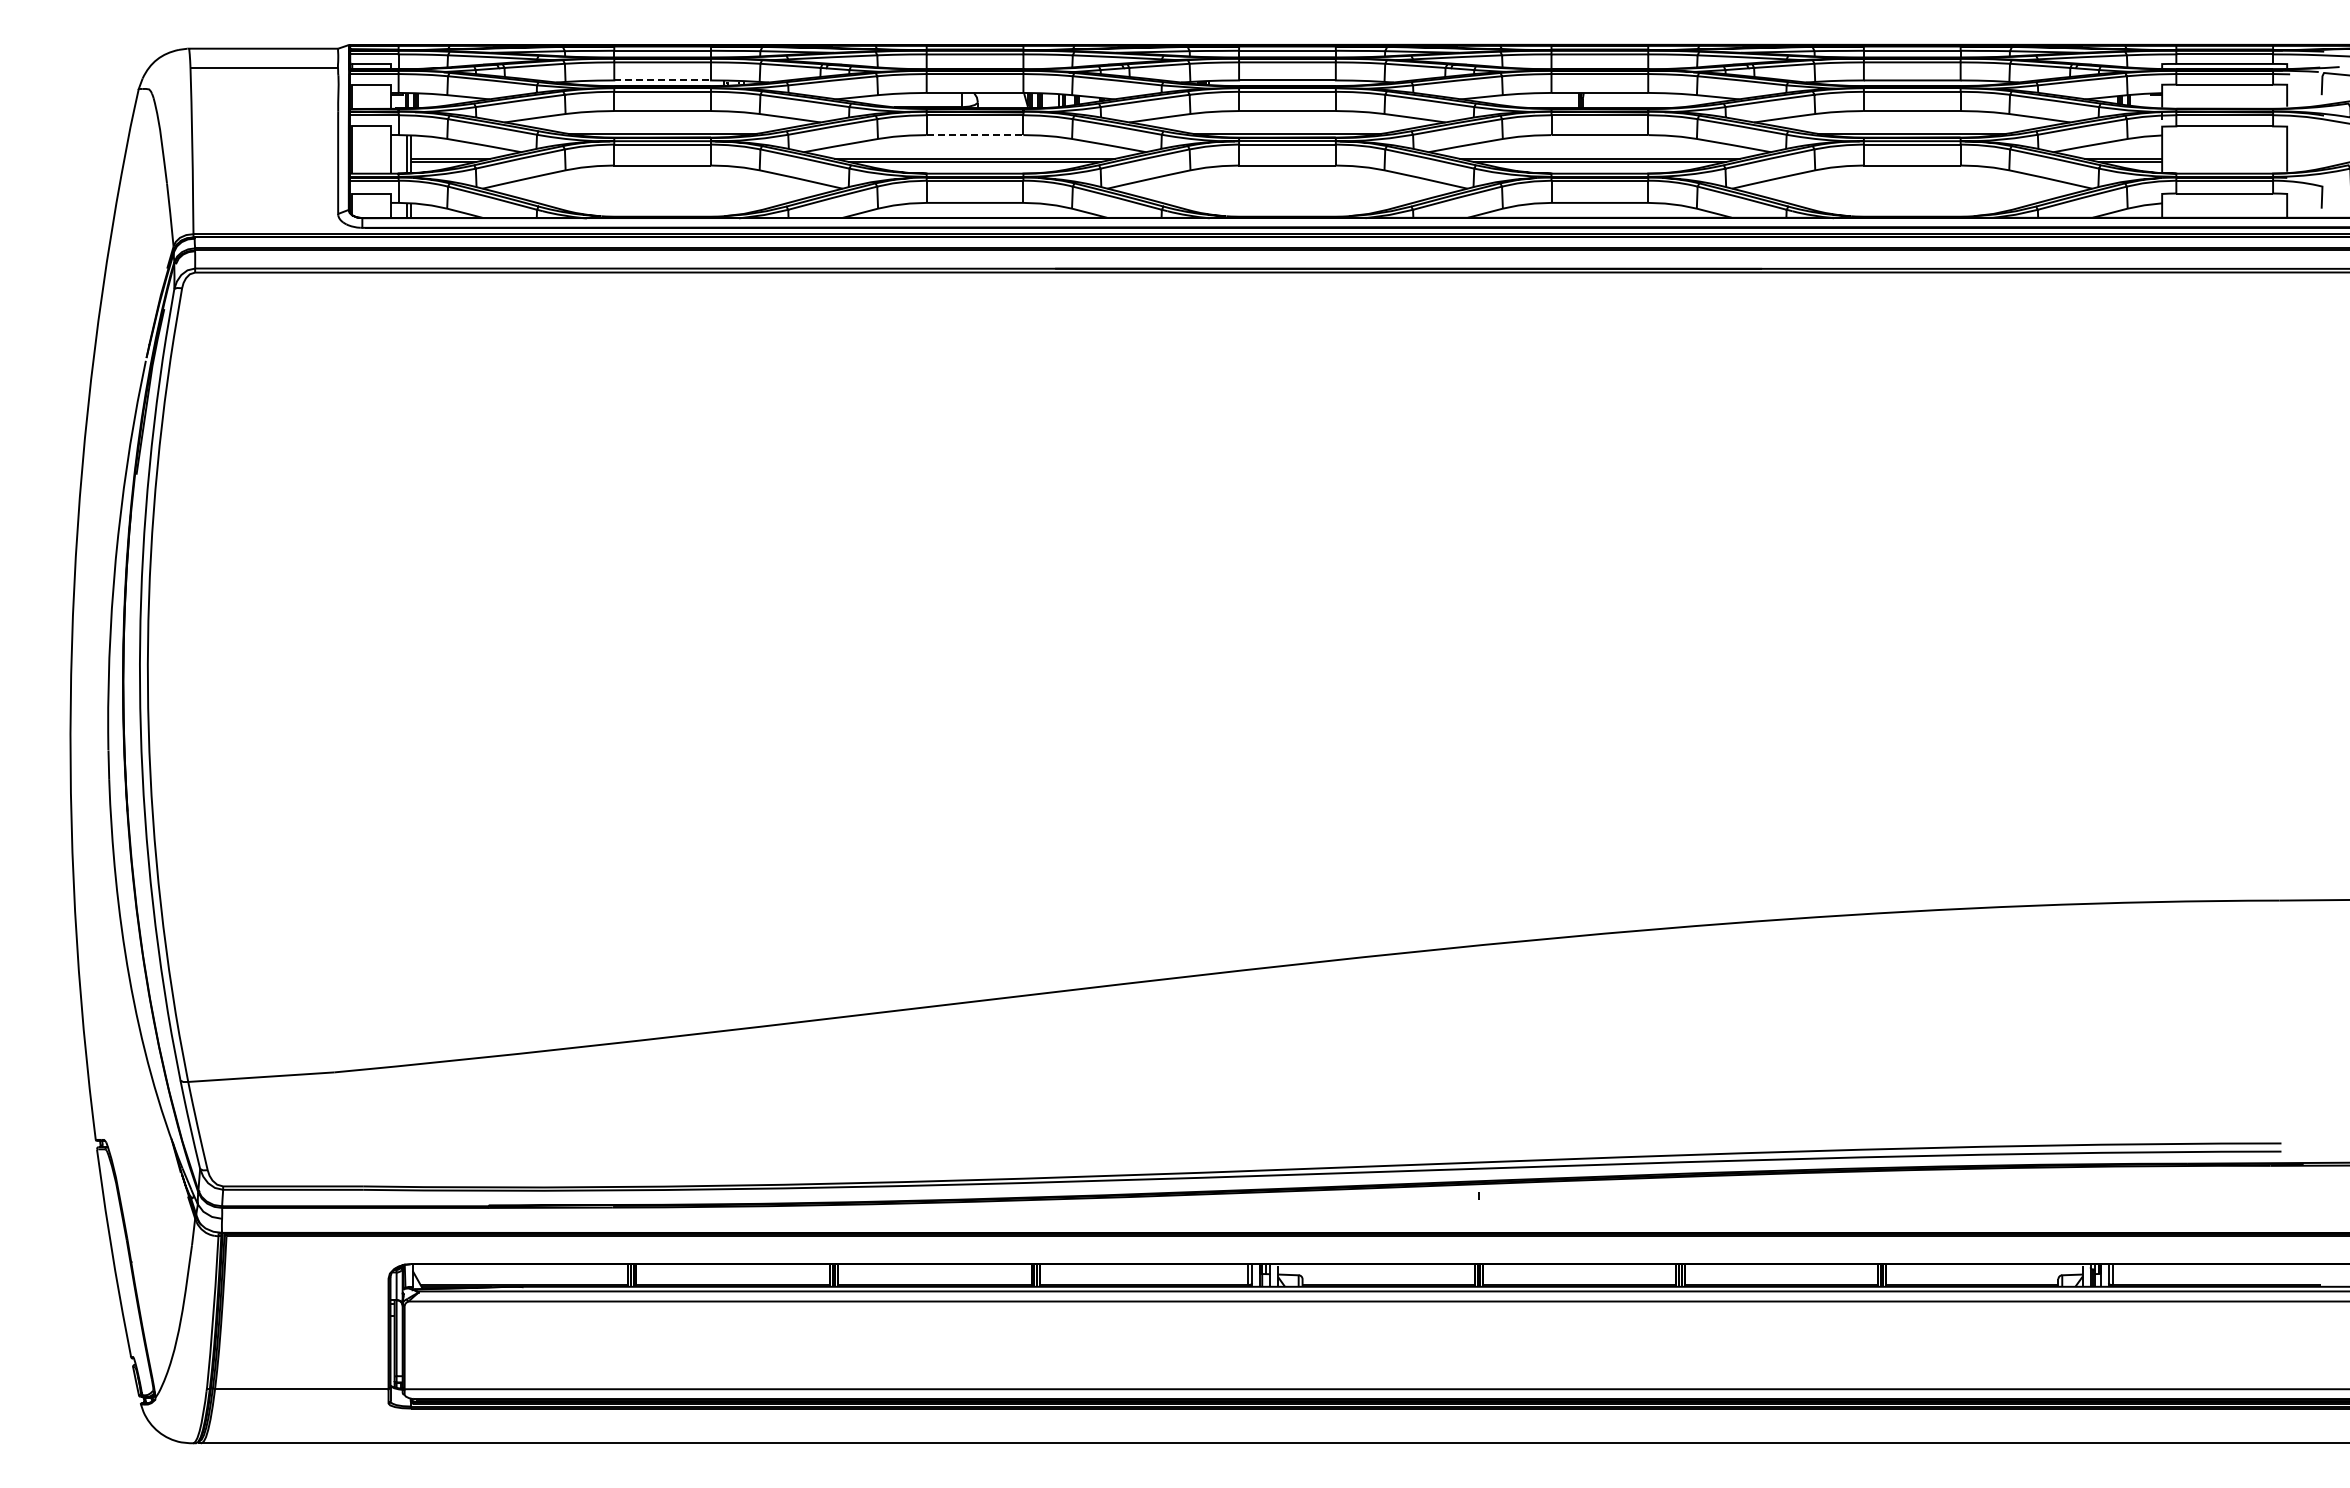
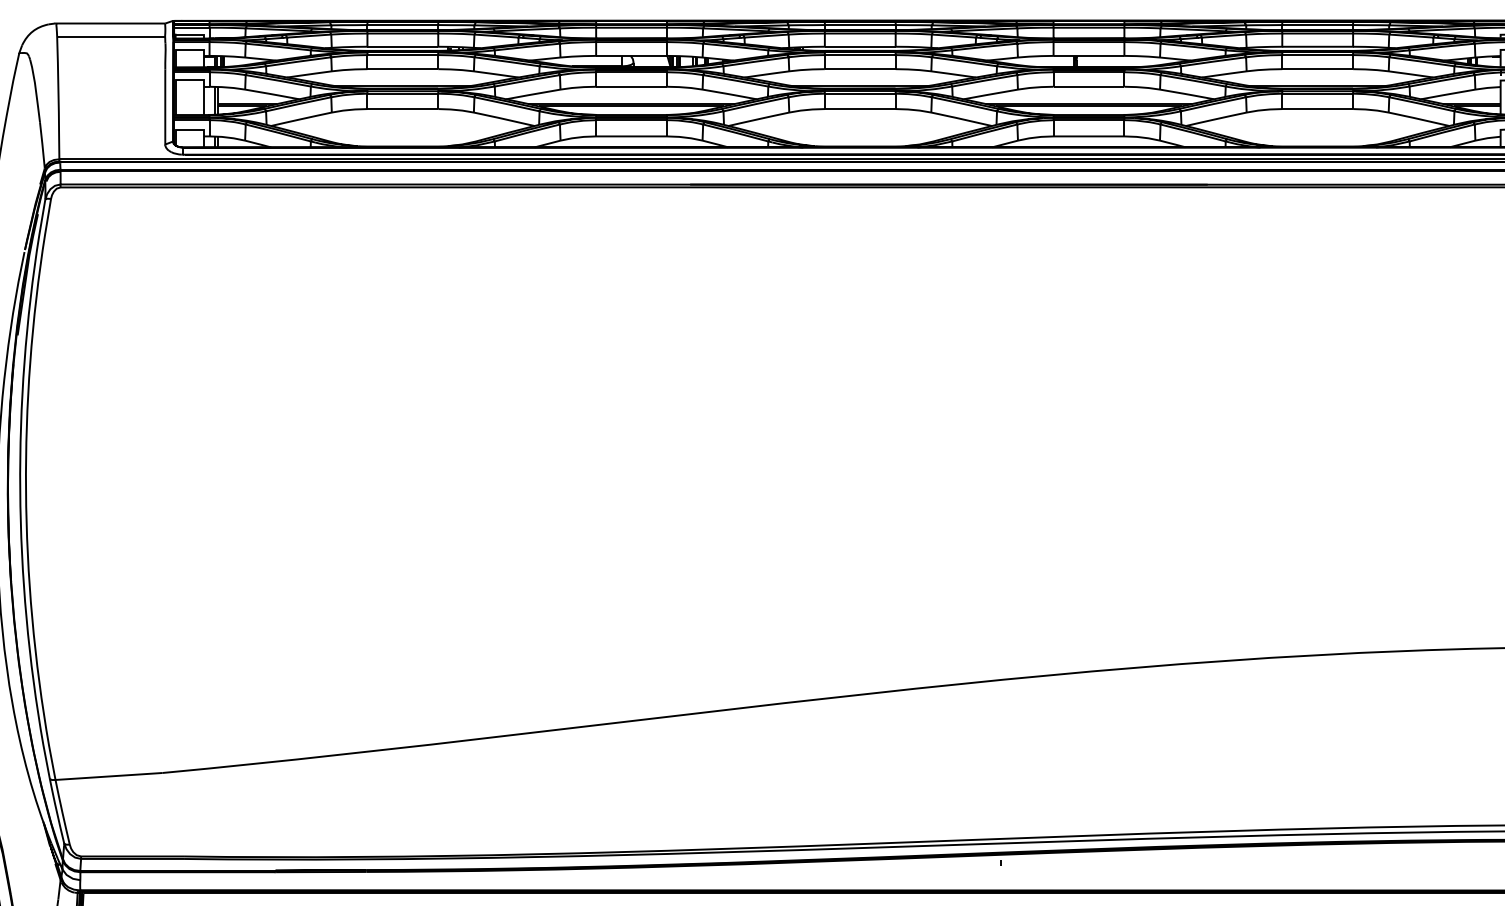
line: (663, 80) -> (403, 46), dashed -> solid
line: (975, 135) -> (631, 87), dashed -> solid

